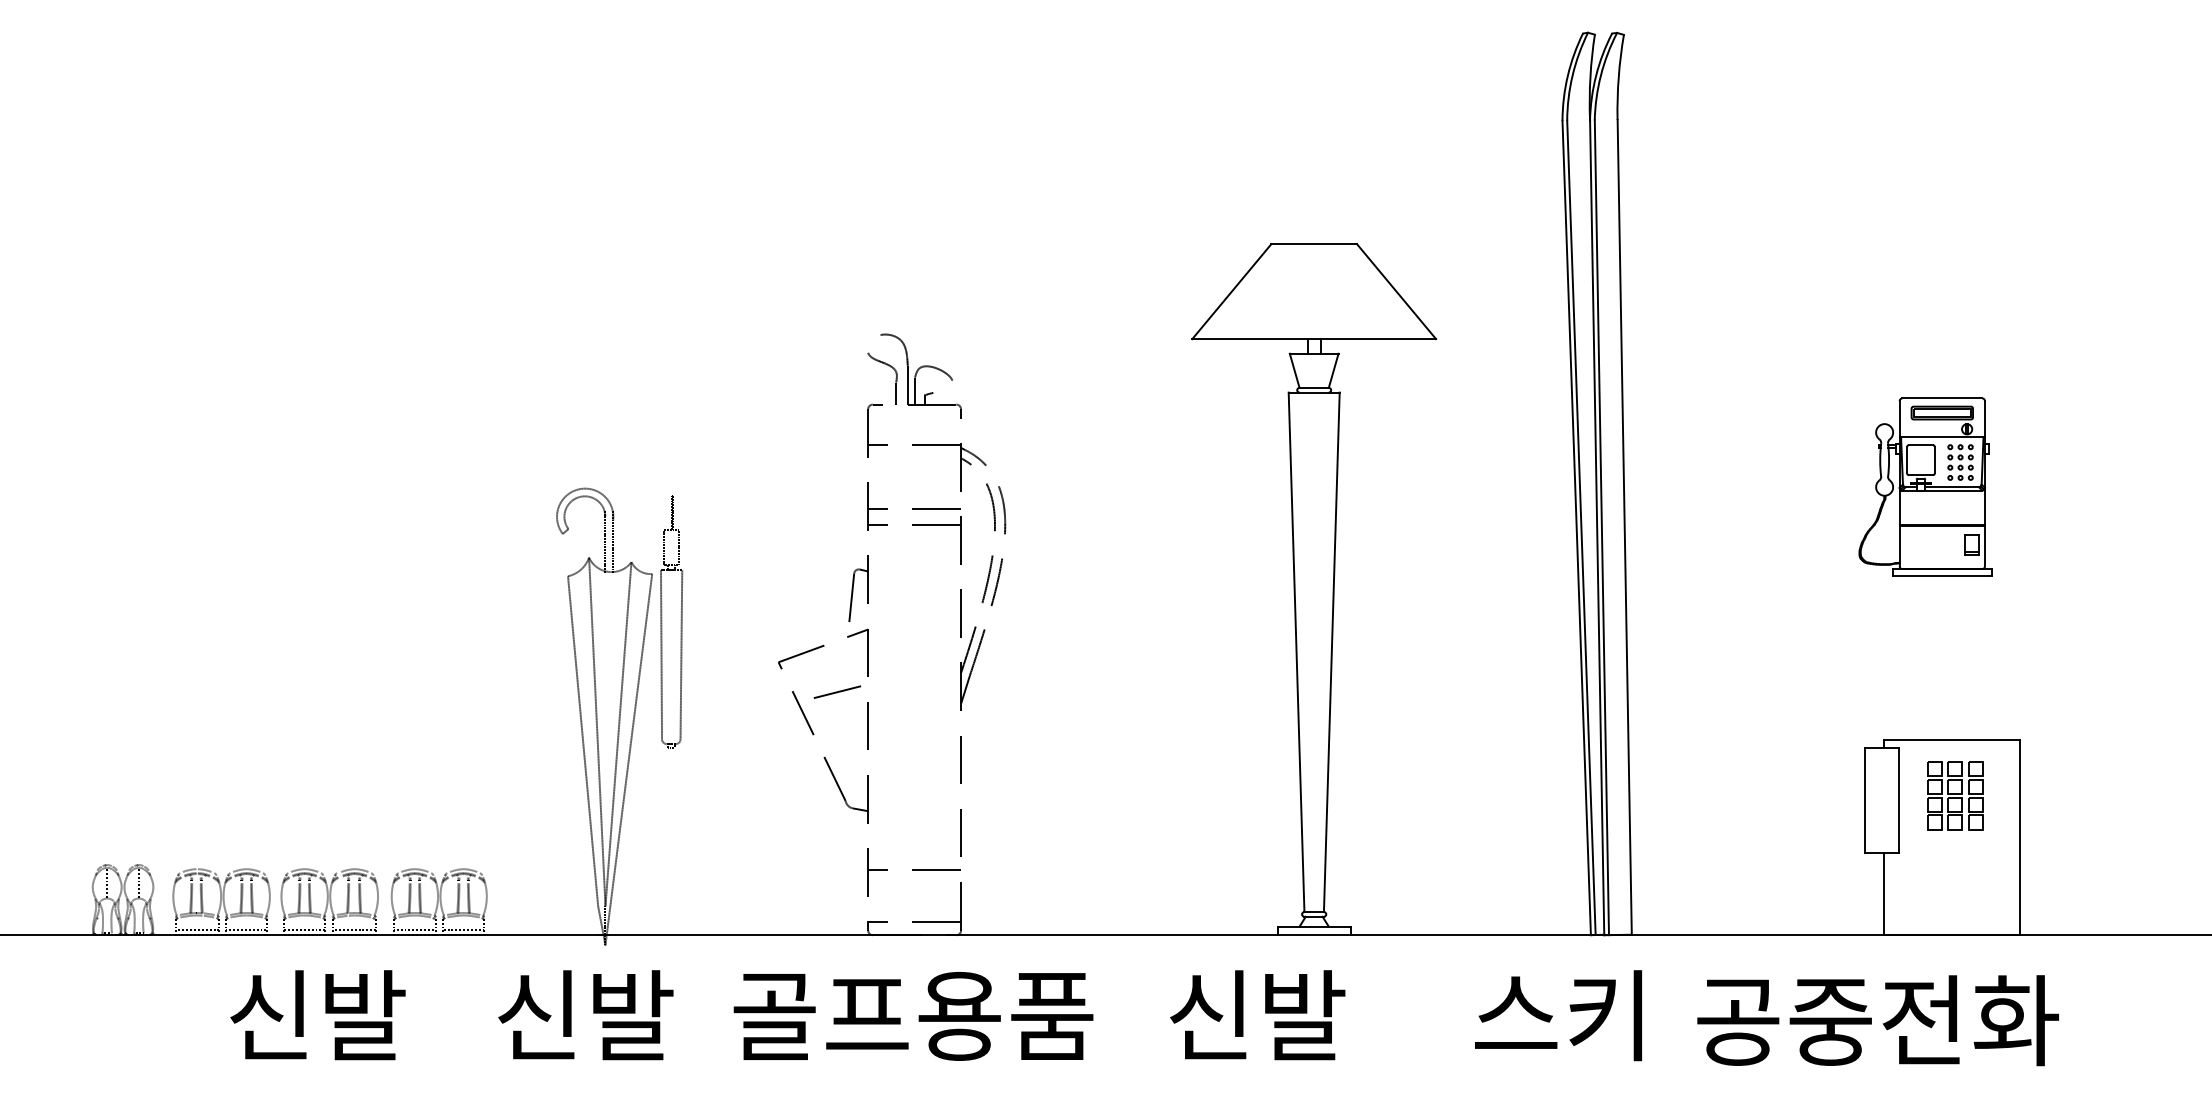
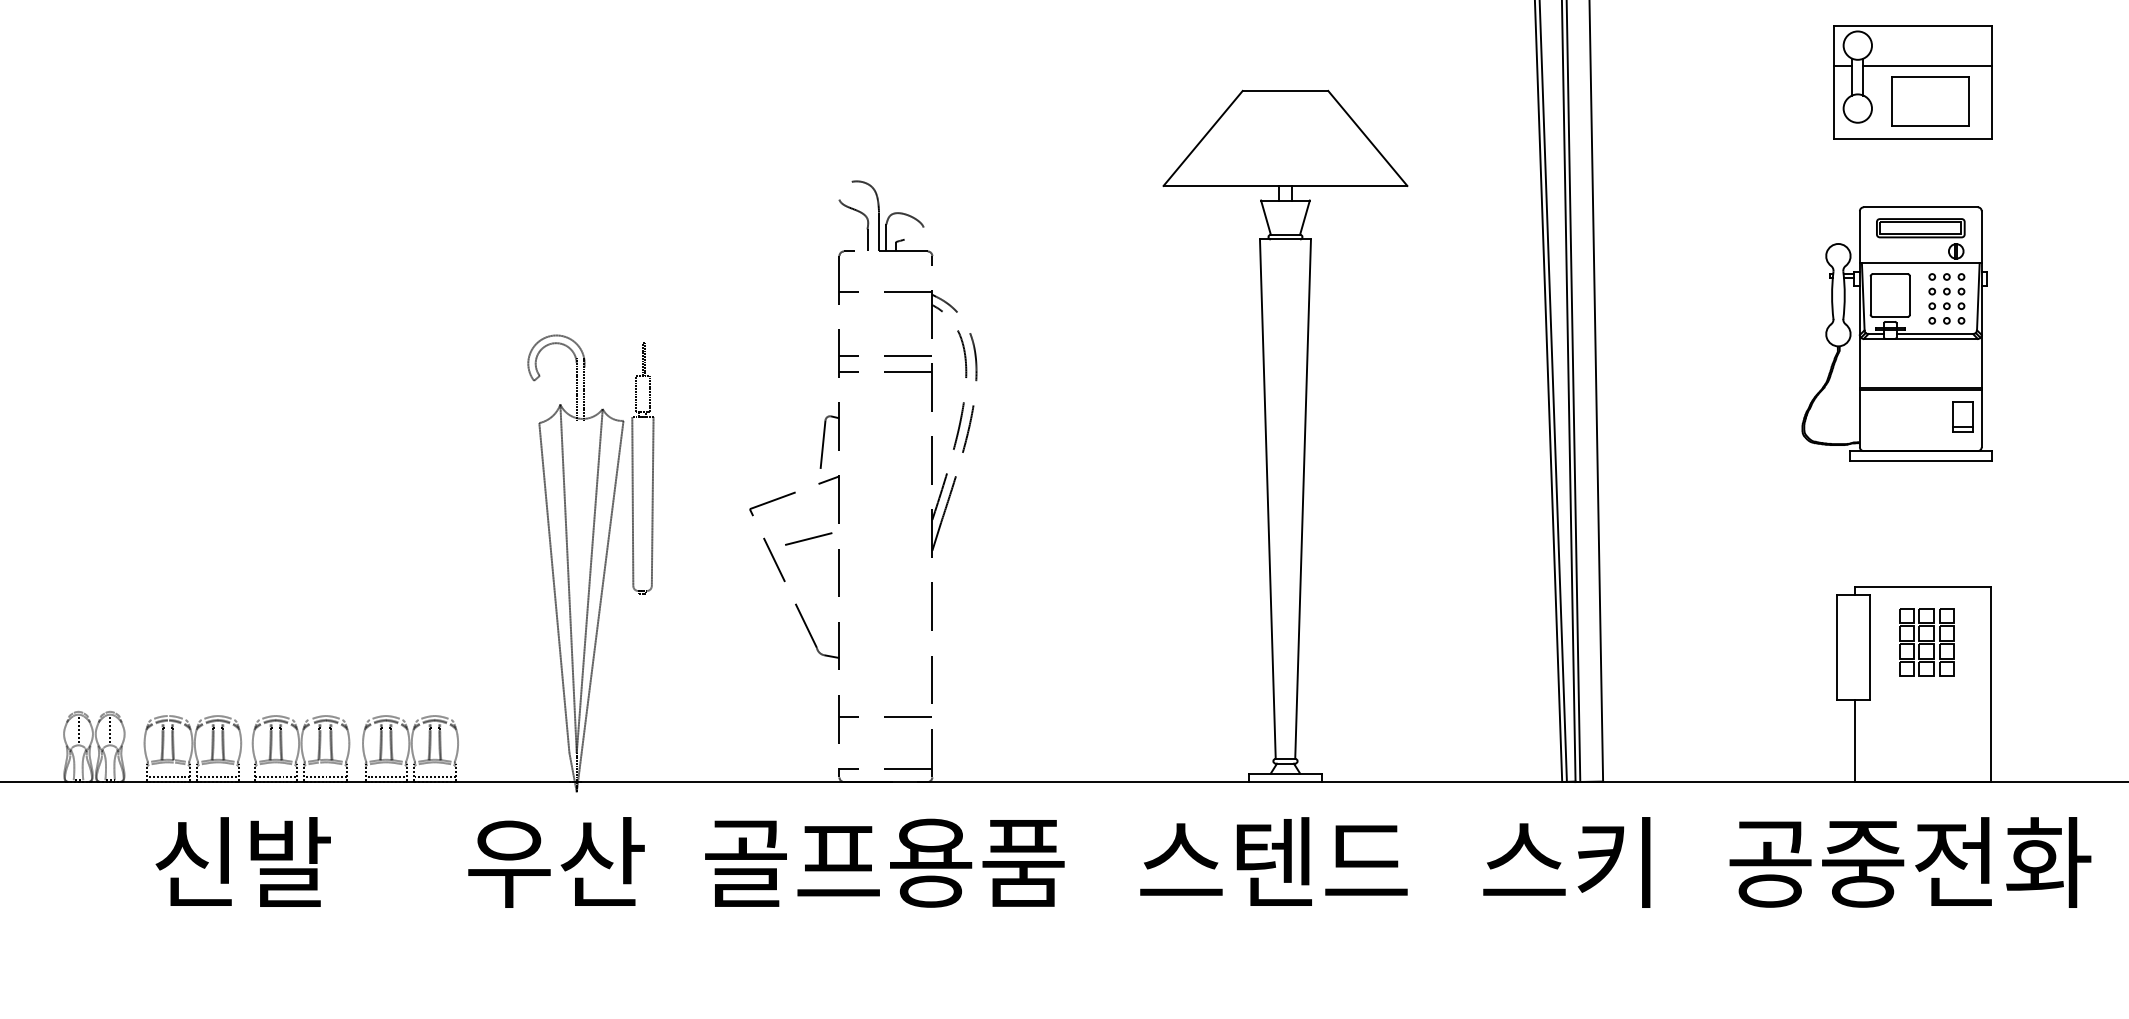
part: (1940, 235) -> (1911, 82), added
part: (1925, 486) -> (1896, 333), size x1.43
text: (317, 1015) -> (242, 862), moved
text: (585, 1015) -> (556, 862), 신발 -> 우산
text: (1302, 1015) -> (1273, 862), 신발 -> 스텐드
text: (1558, 1015) -> (1566, 862), moved
text: (1877, 1020) -> (1909, 862), moved

